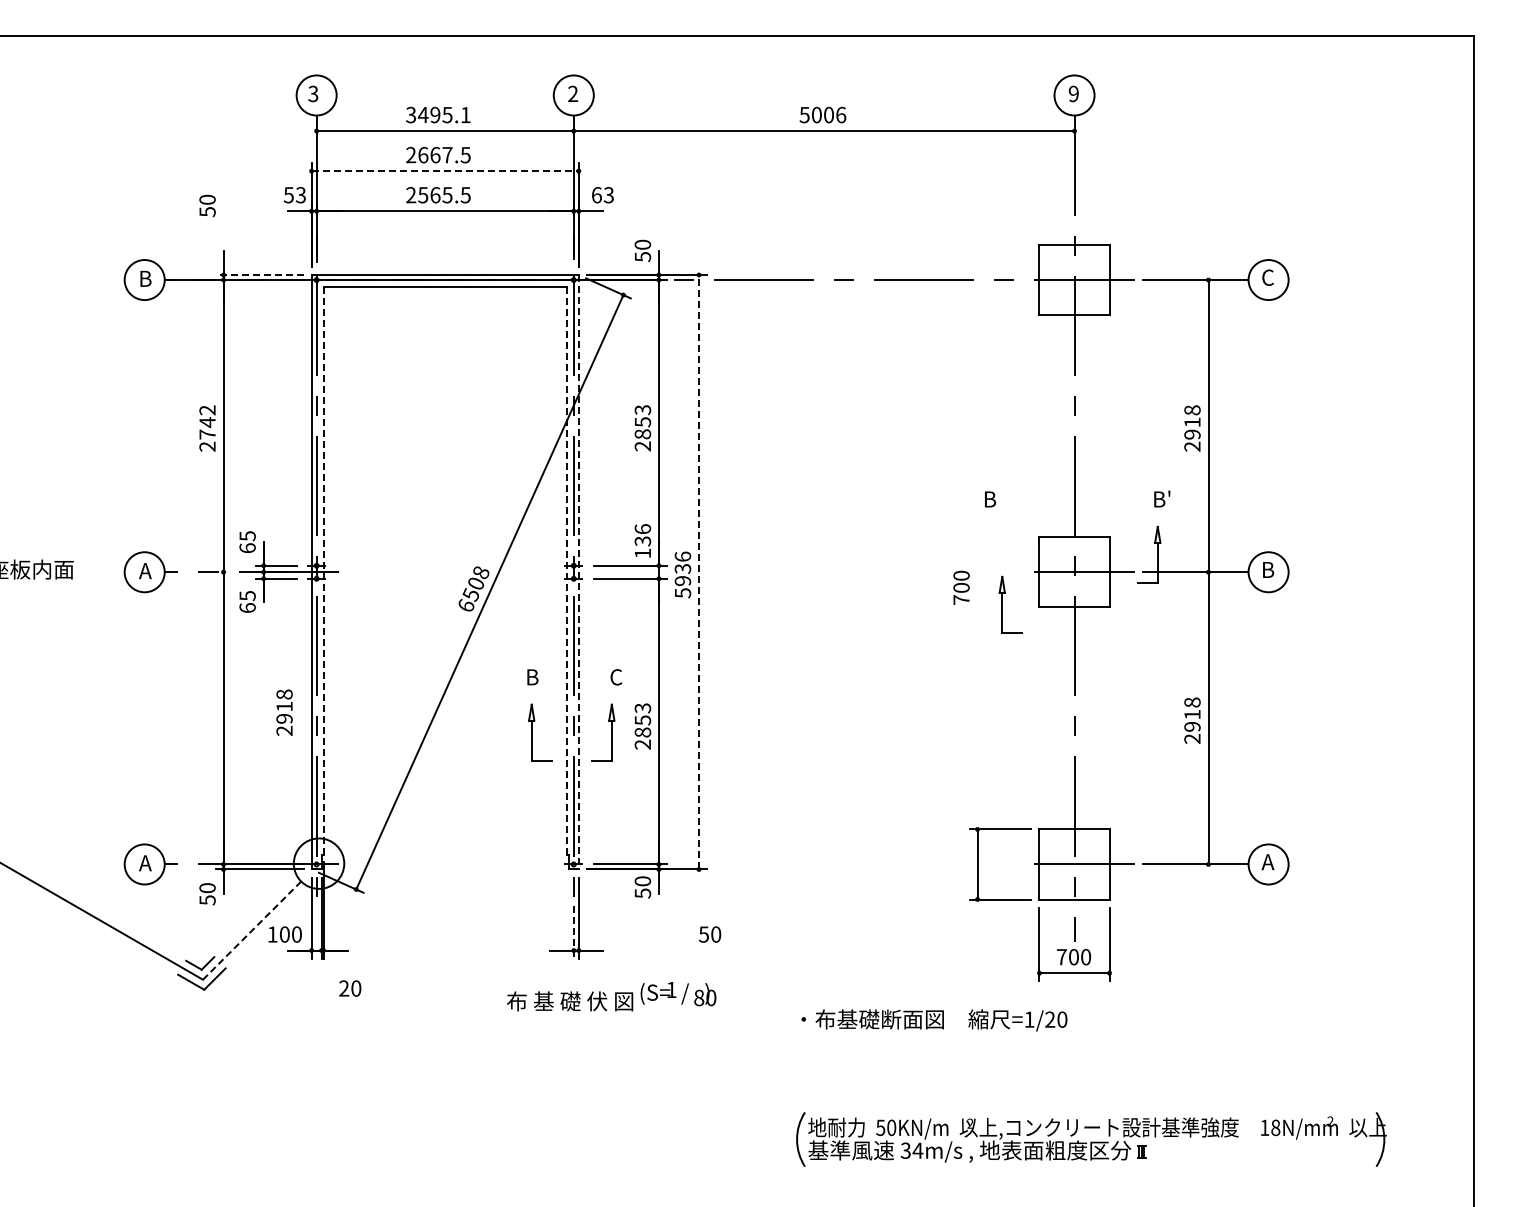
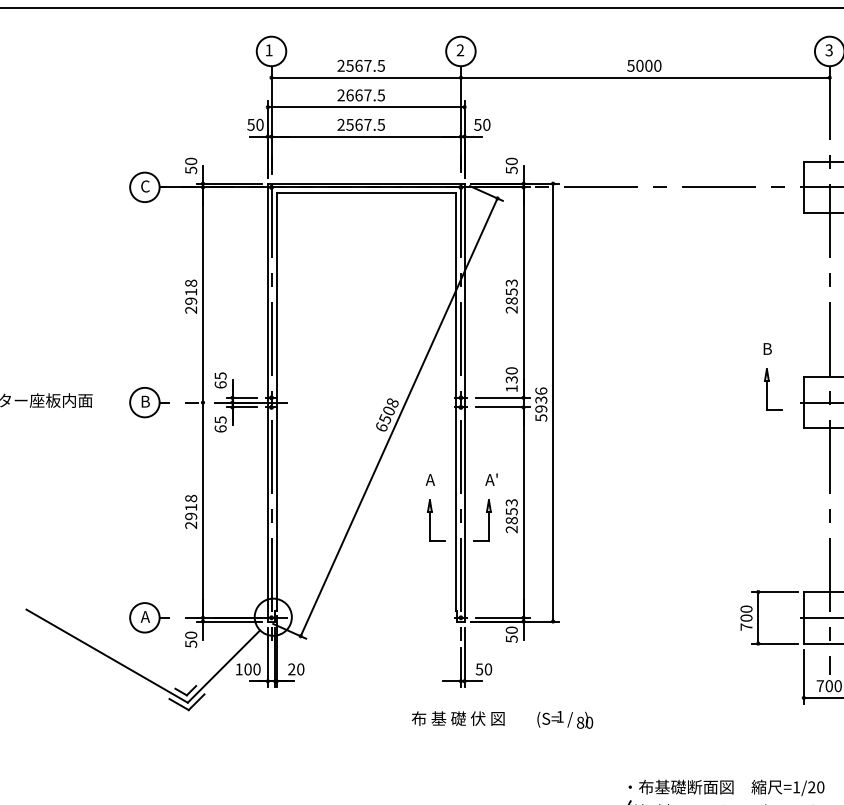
text: (313, 93) -> (269, 49), 3 -> 1
text: (1073, 94) -> (828, 50), 9 -> 3
text: (438, 114) -> (361, 65), 3495.1 -> 2567.5
text: (841, 114) -> (658, 65), 5006 -> 5000
line: (445, 171) -> (366, 107), dashed -> solid
text: (300, 195) -> (259, 125), 53 -> 50
text: (447, 195) -> (367, 125), 2565.5 -> 2567.5
text: (602, 195) -> (482, 125), 63 -> 50
text: (207, 205) -> (191, 165), moved
line: (259, 275) -> (229, 184), dashed -> solid
text: (145, 278) -> (145, 186), B -> C
text: (207, 422) -> (191, 292), 2742 -> 2918
text: (642, 529) -> (511, 371), 136 -> 130
text: (145, 571) -> (145, 402), A -> B
line: (323, 571) -> (276, 402), dashed -> solid
line: (566, 571) -> (455, 402), dashed -> solid
line: (698, 571) -> (552, 402), dashed -> solid
line: (578, 572) -> (464, 402), dashed -> solid
text: (961, 587) -> (746, 617), moved
part: (1002, 604) -> (767, 389), moved
text: (615, 676) -> (491, 479), C -> A'
text: (532, 677) -> (430, 480), B -> A
text: (284, 712) -> (191, 511), moved
line: (251, 930) -> (223, 666), dashed -> solid
line: (573, 932) -> (460, 667), dashed -> solid
text: (709, 934) -> (483, 669), moved
text: (350, 988) -> (296, 669), moved
text: (678, 994) -> (565, 720), moved
text: (934, 1020) -> (726, 787), moved

